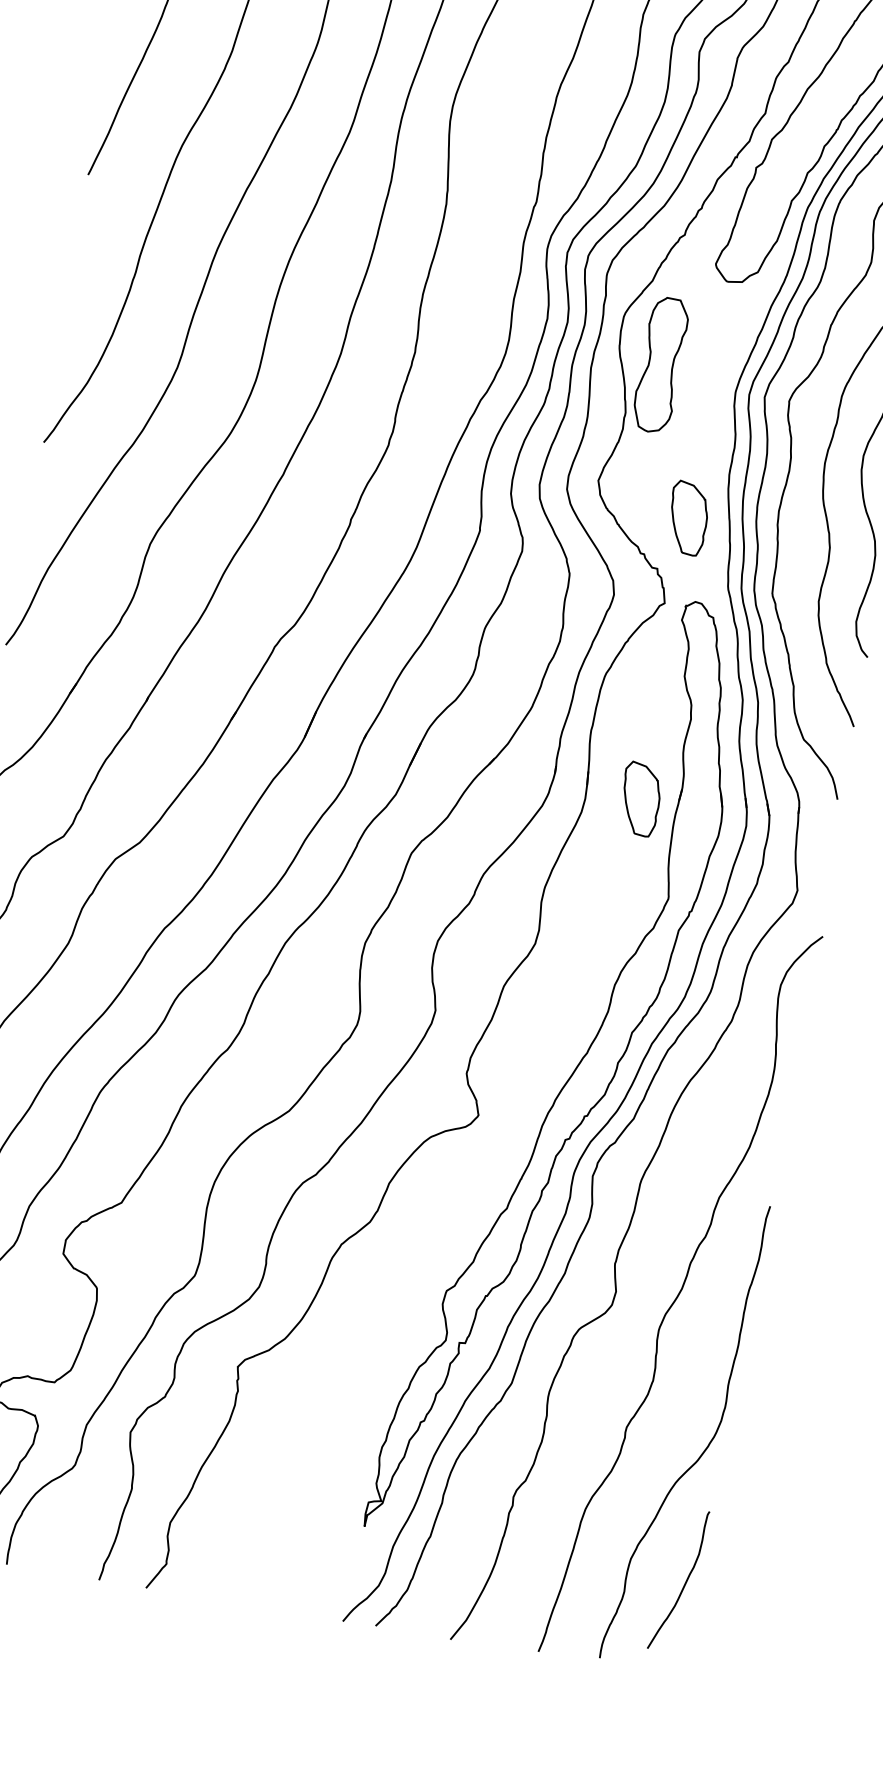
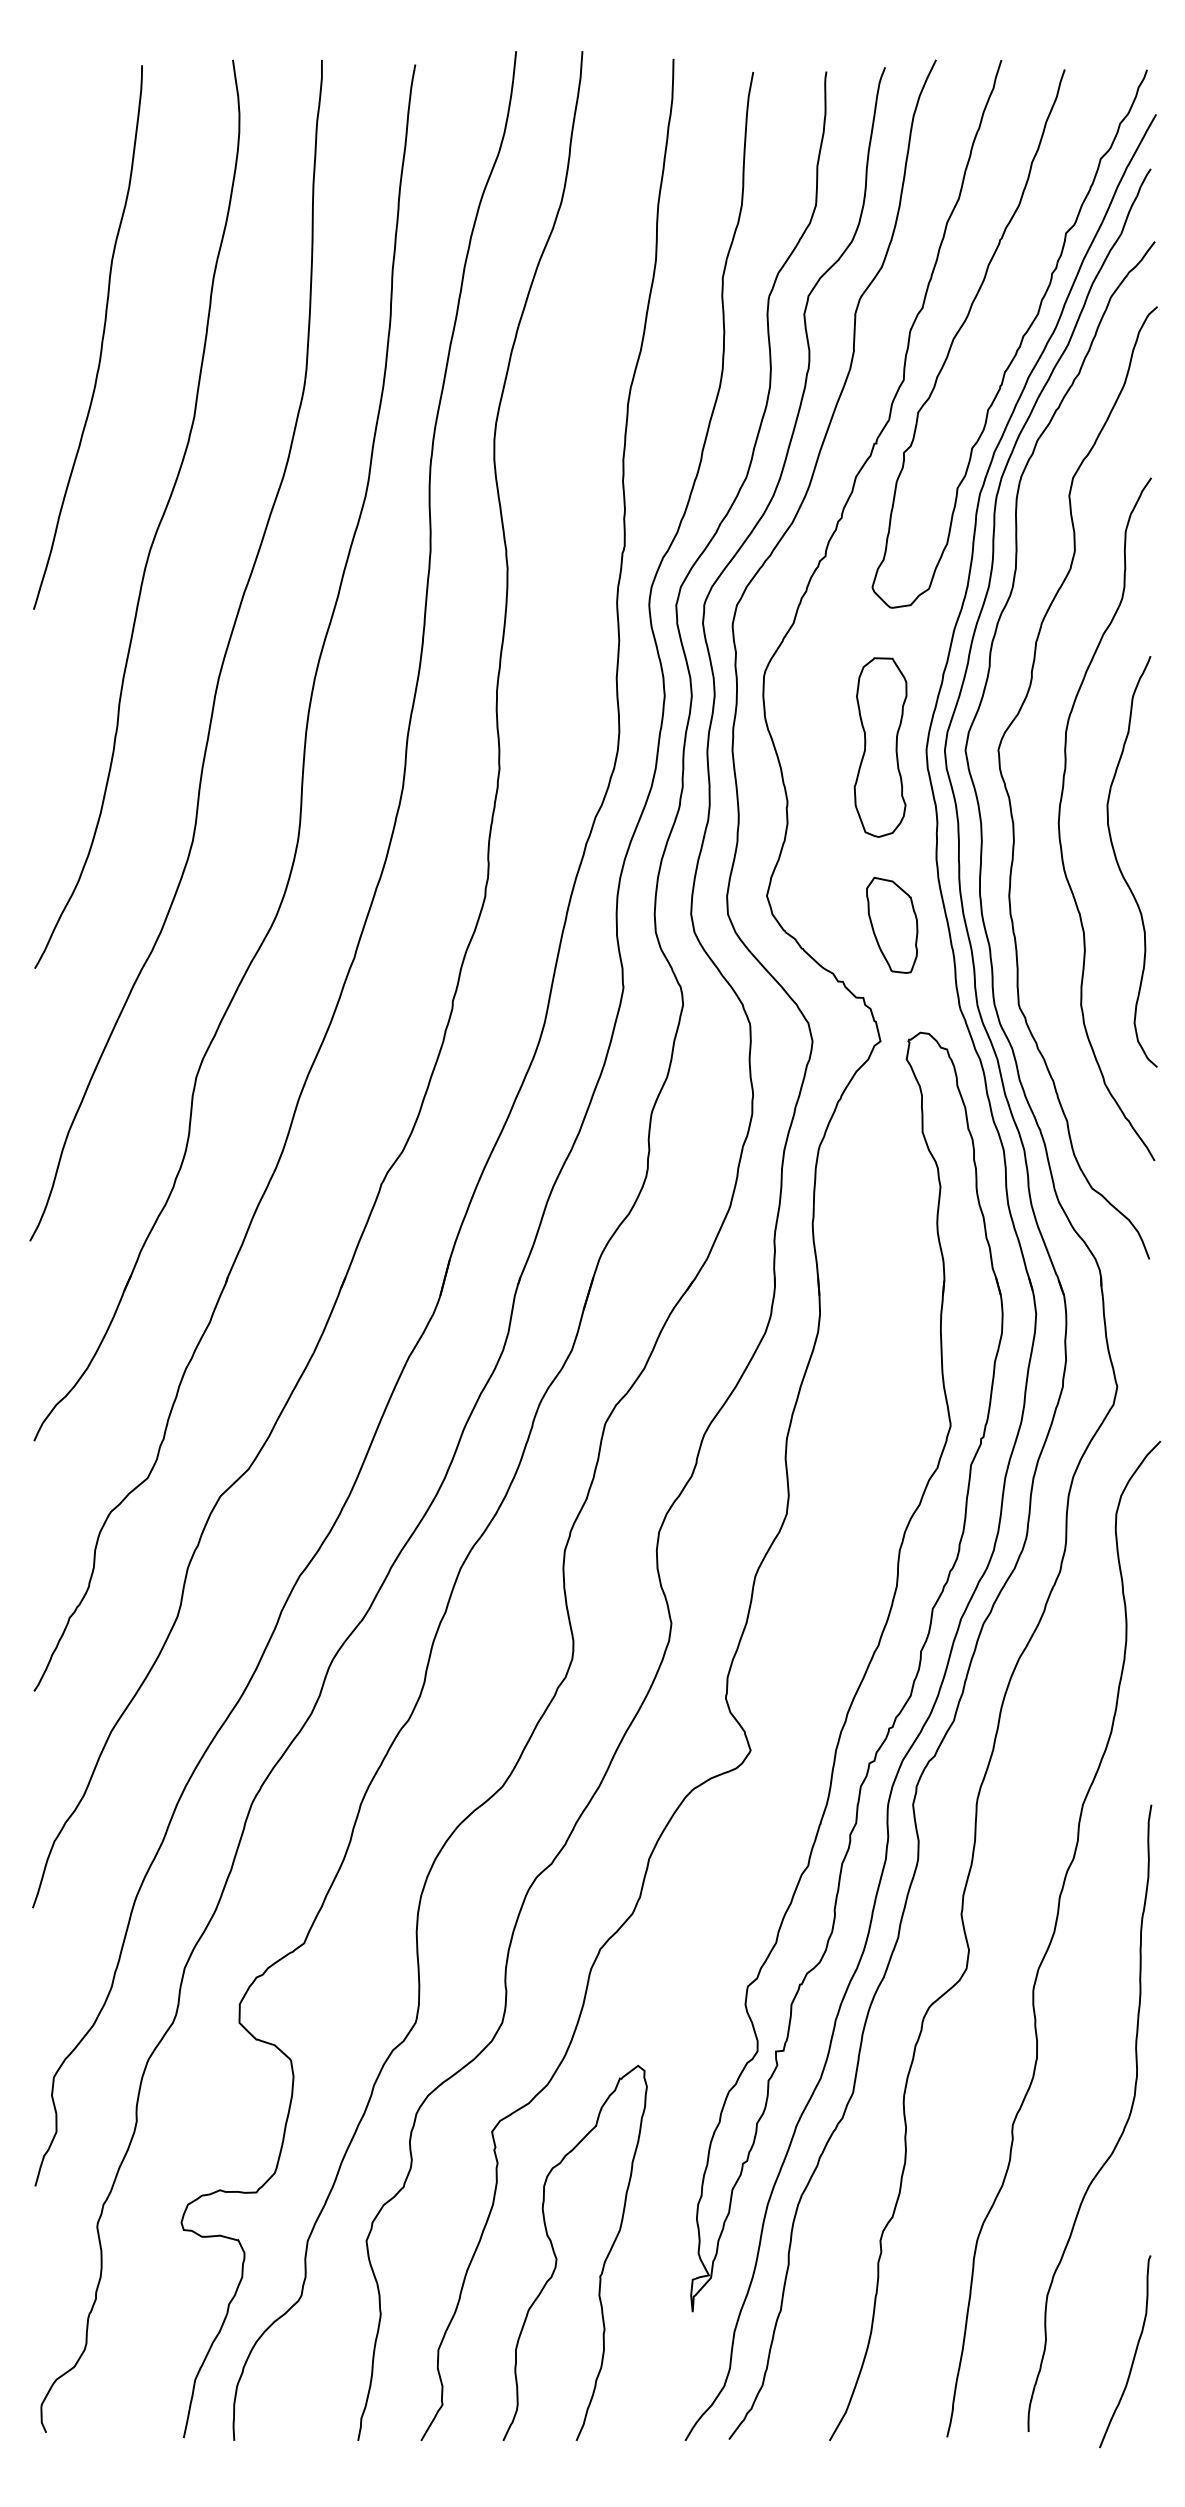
part: (660, 365) -> (880, 747), moved
part: (640, 798) -> (892, 1301), removed
curve: (270, 1469) -> (557, 2258), added
curve: (685, 1581) -> (1134, 2352), moved

